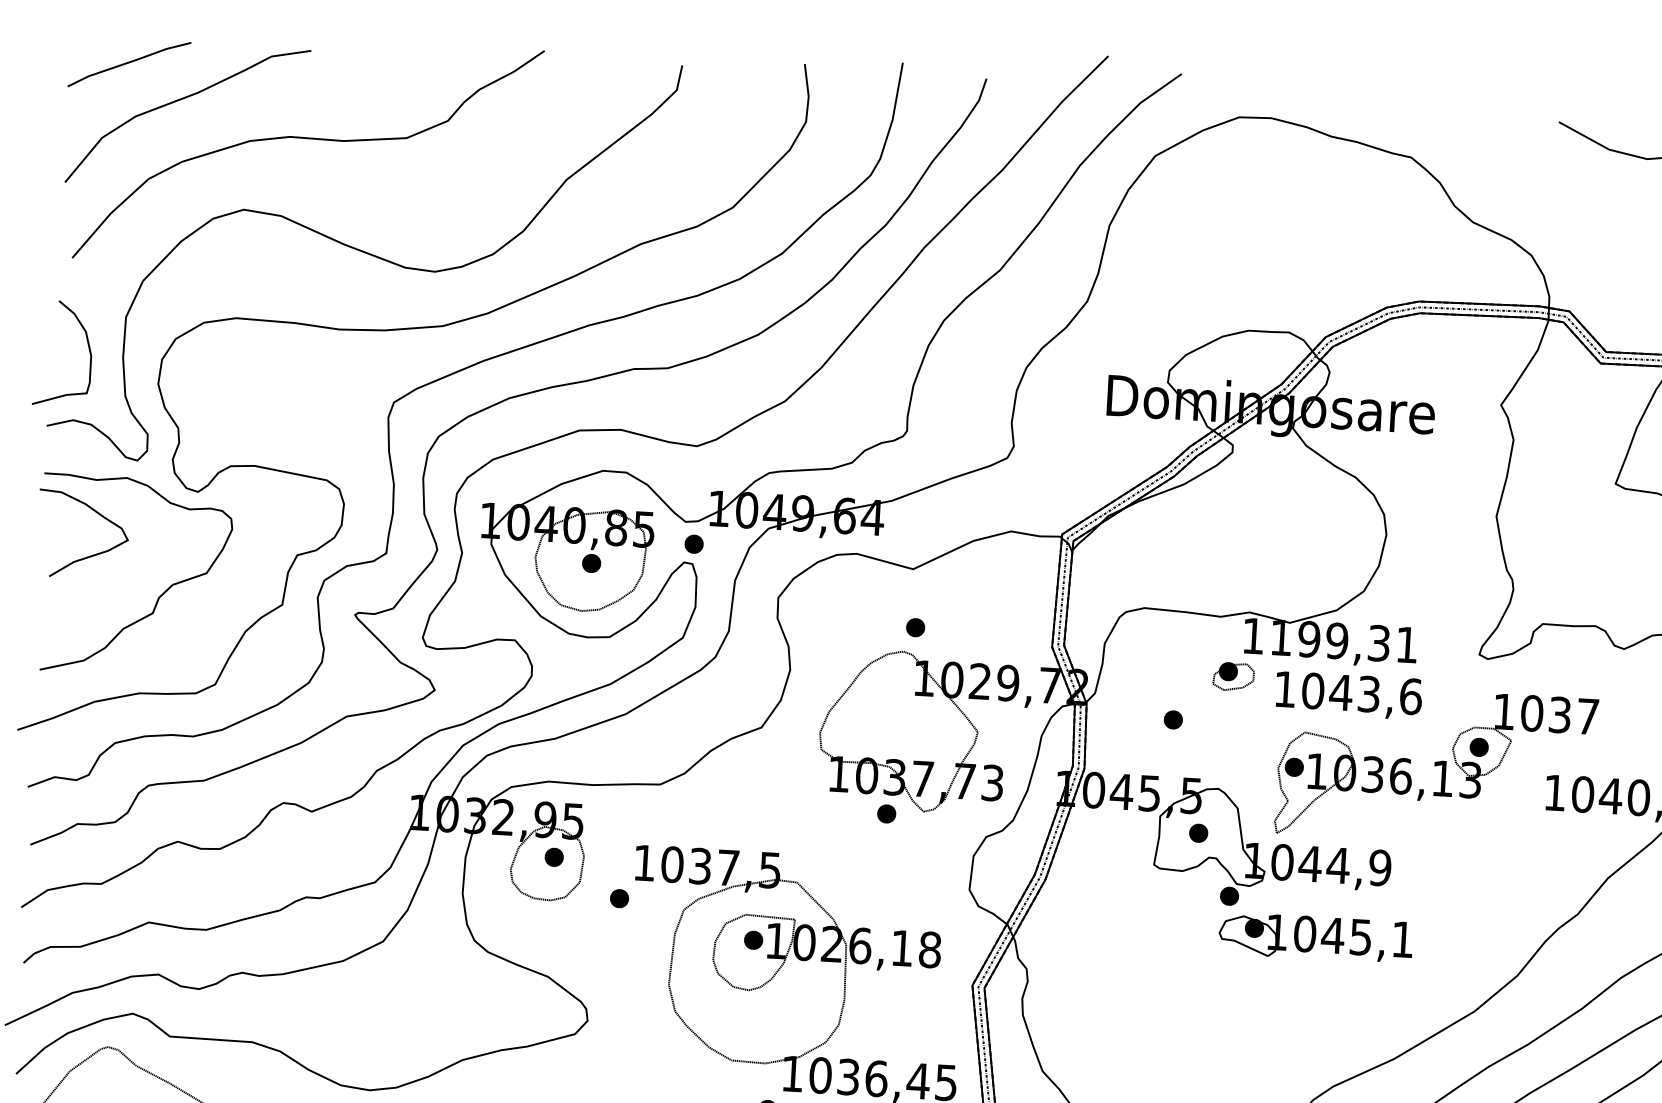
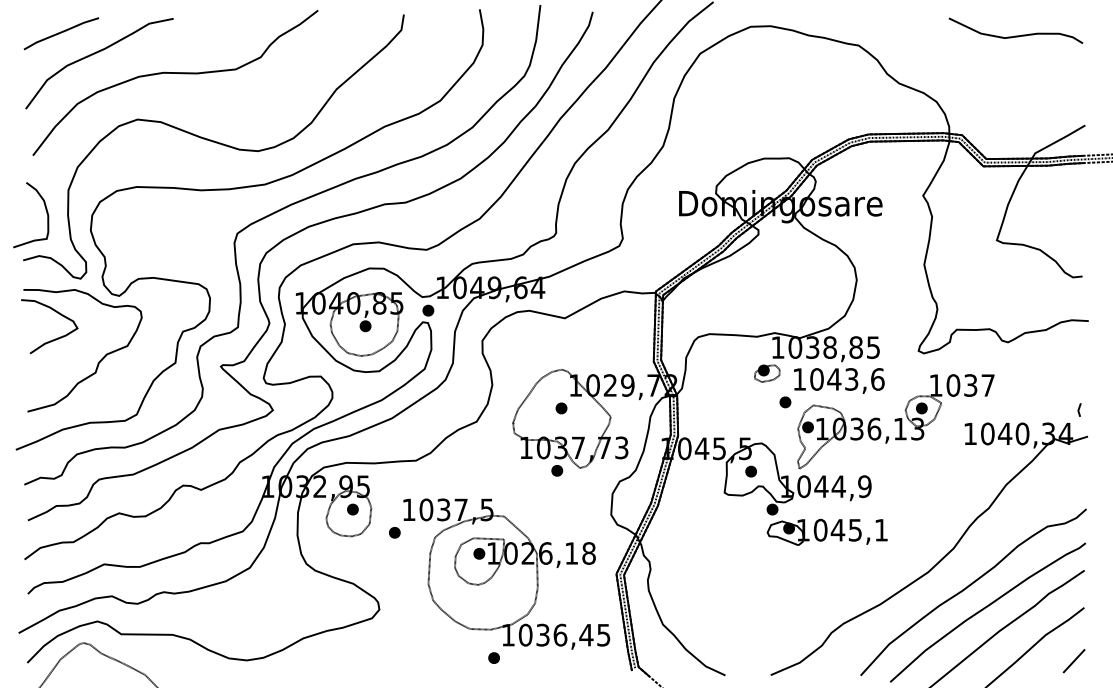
part: (915, 627) -> (561, 408), moved
text: (1342, 641) -> (833, 347), 1199,31 -> 1038,85
part: (1173, 720) -> (785, 402), moved

